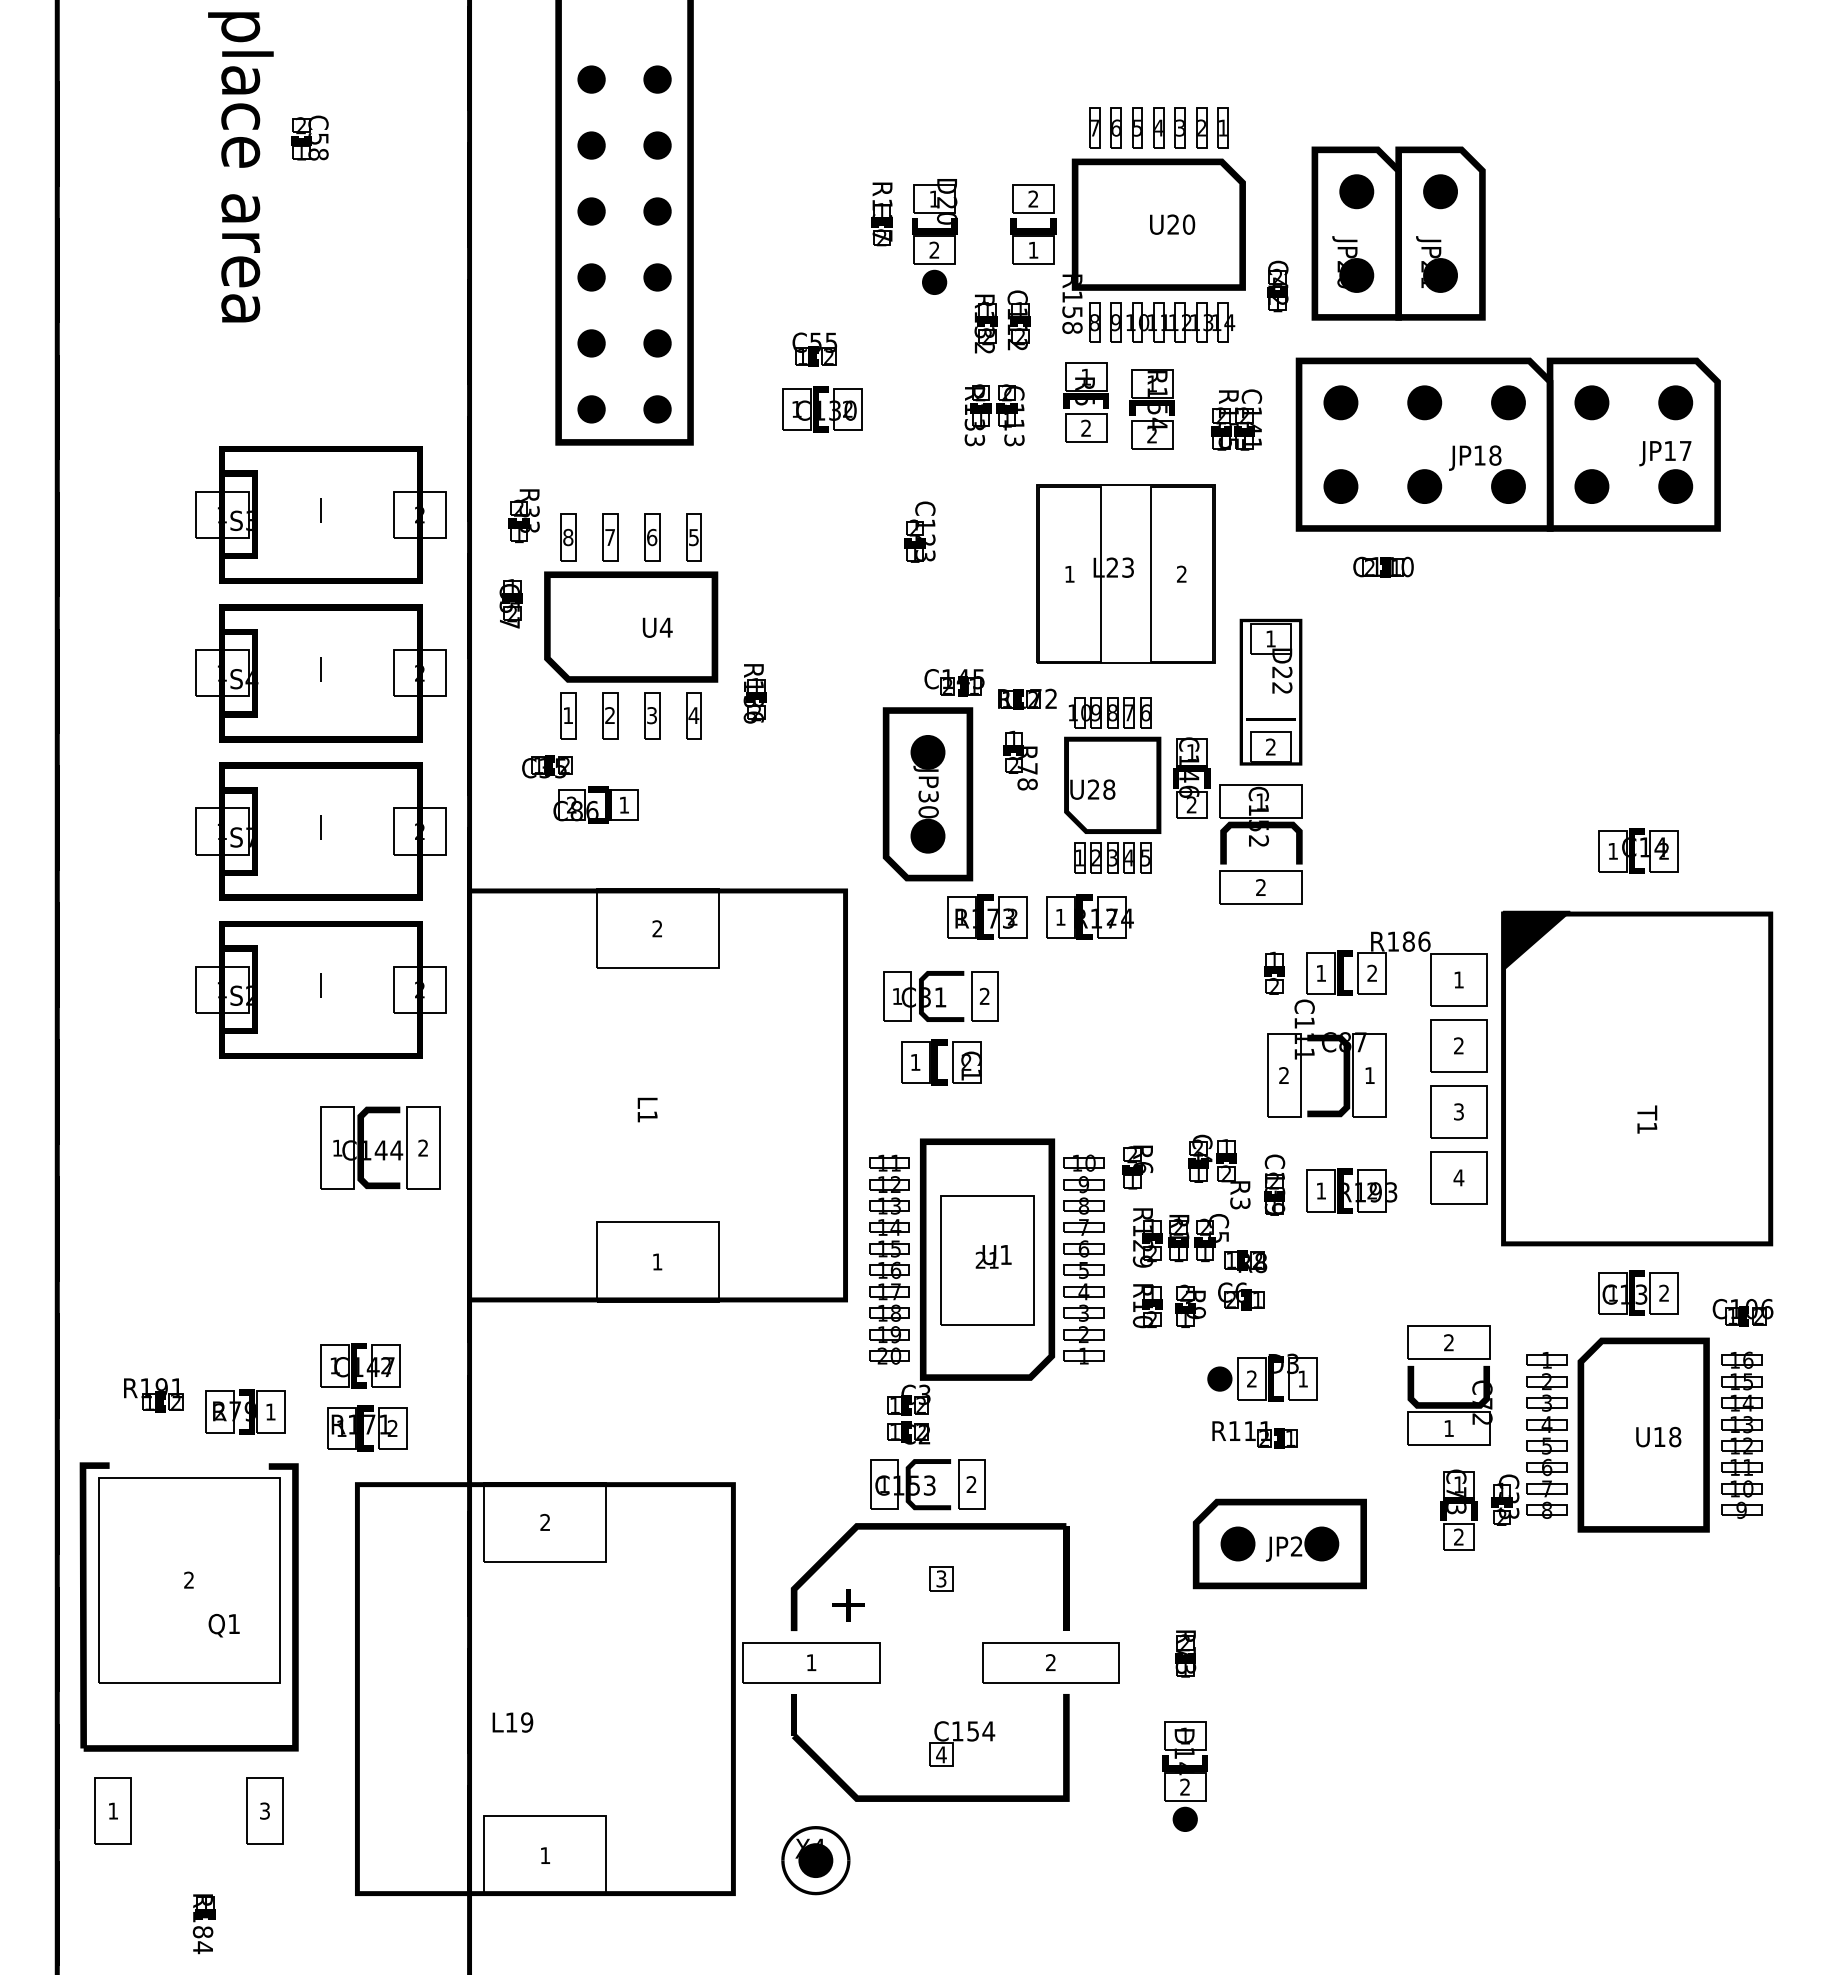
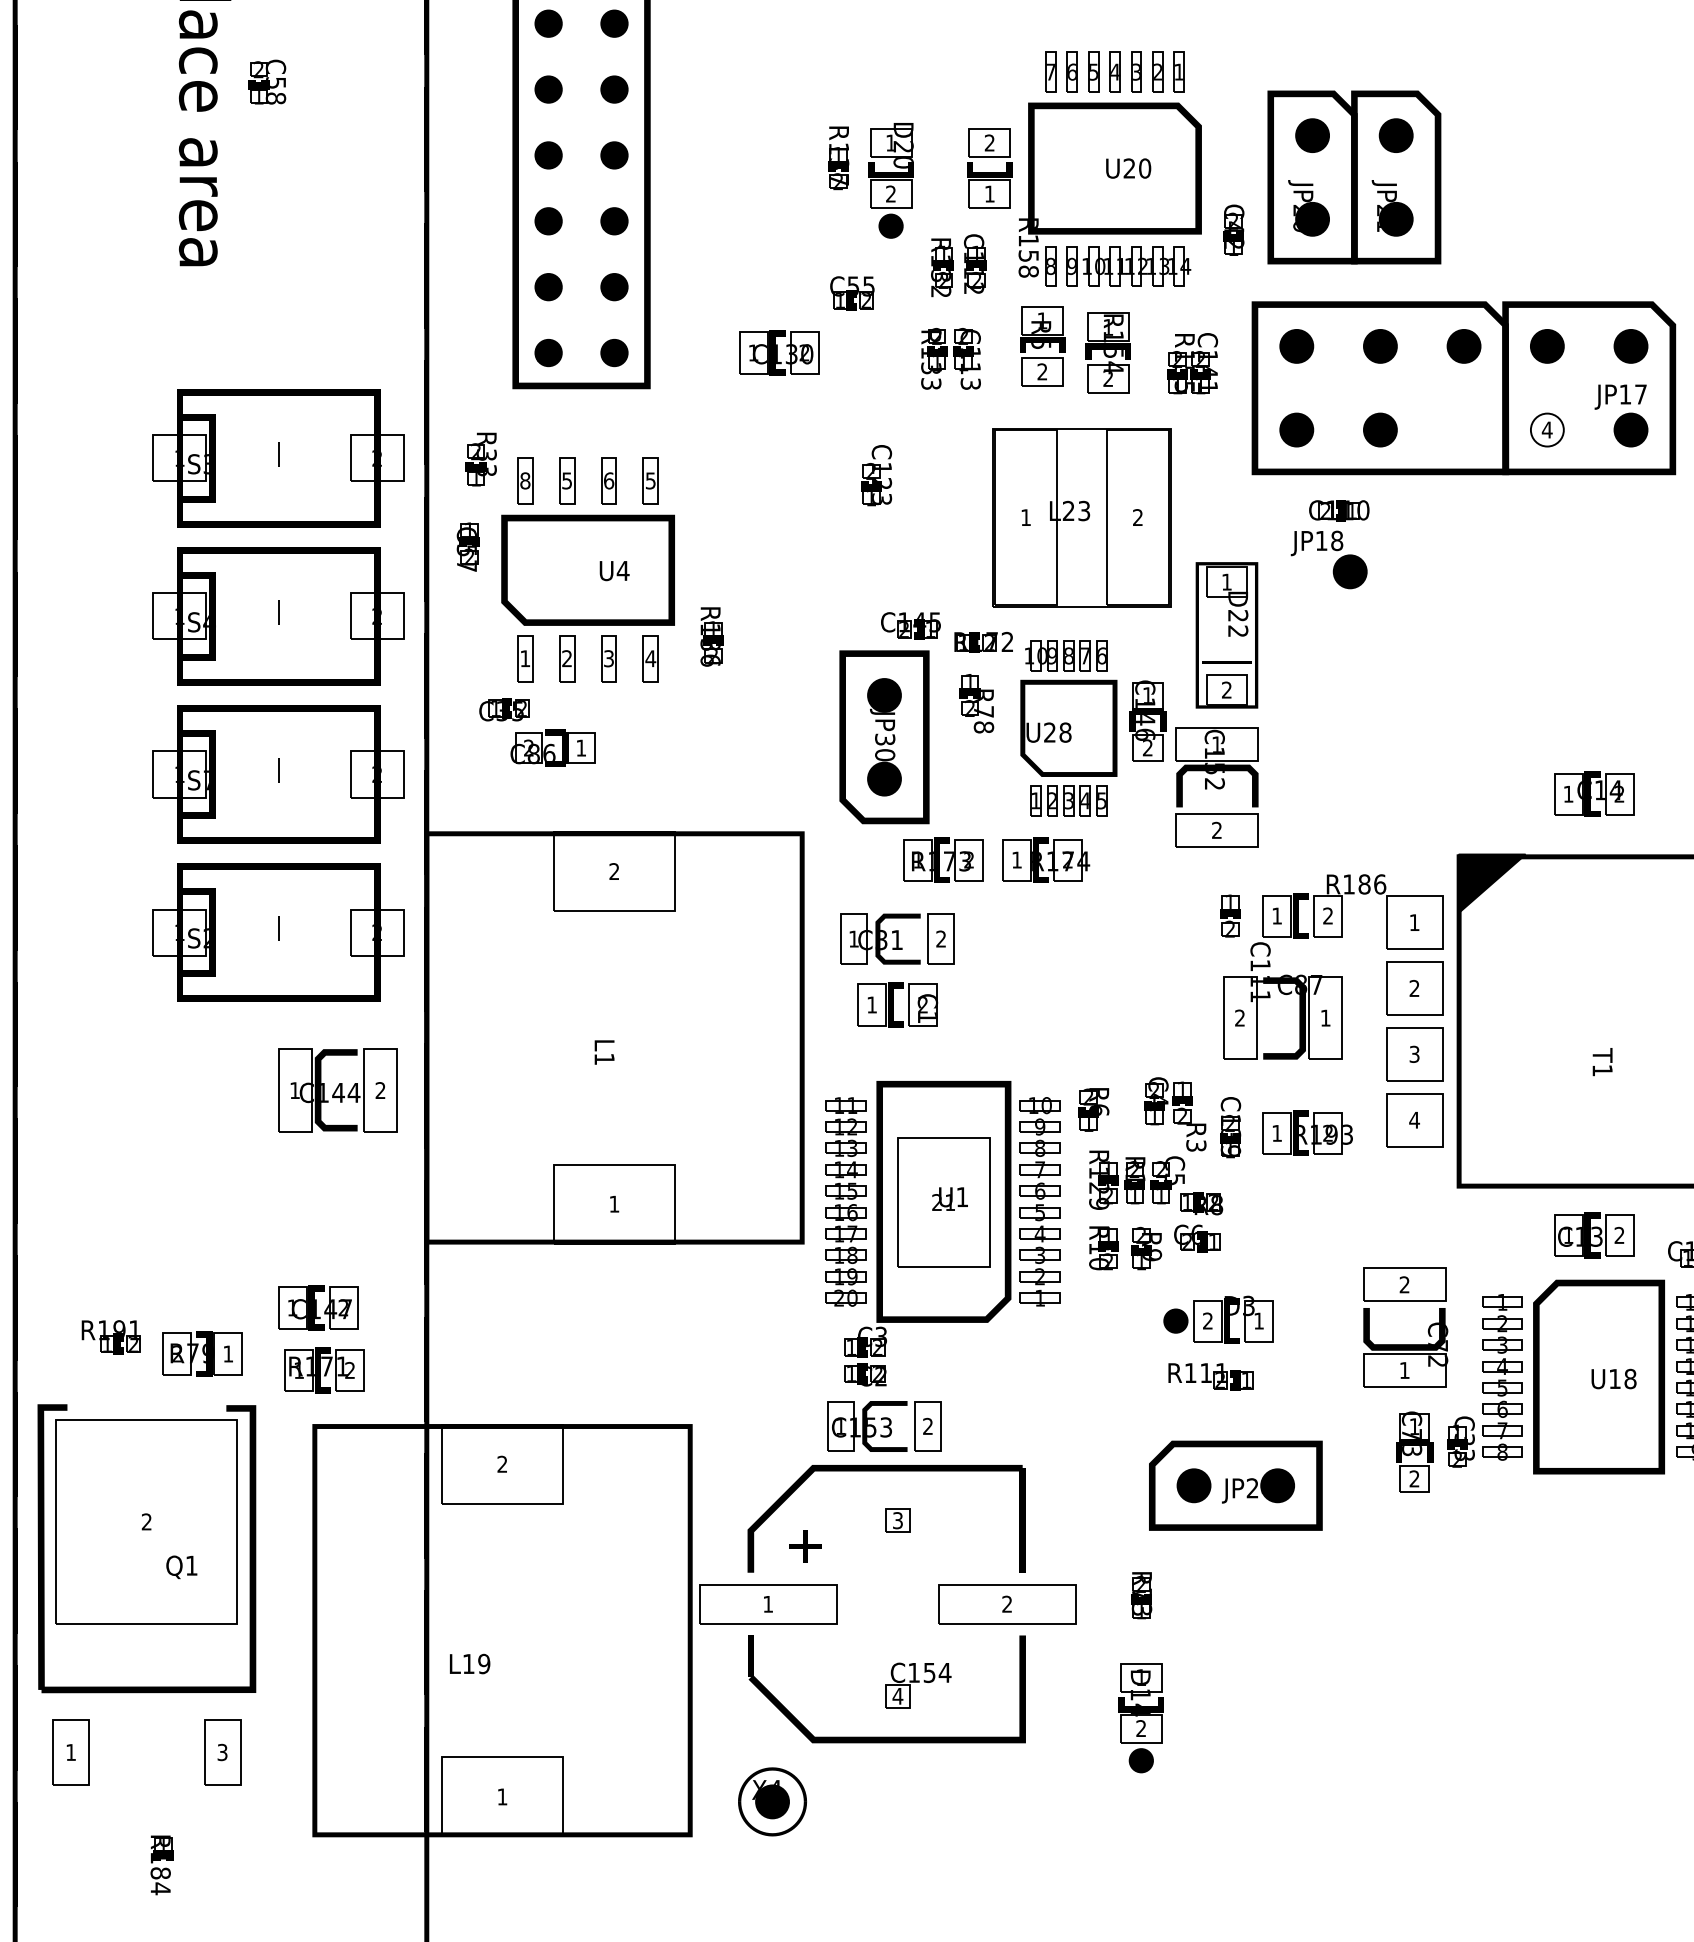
part: (814, 349) -> (852, 293), moved
part: (1493, 477) -> (1335, 562), moved
fill: (1591, 486) -> (1546, 429), removed
text: (609, 537) -> (566, 480), 7 -> 5

